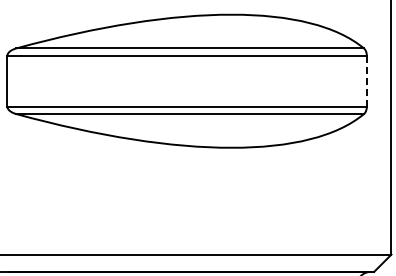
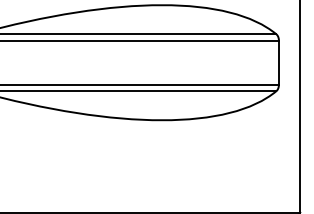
line: (366, 80) -> (278, 62), dashed -> solid

